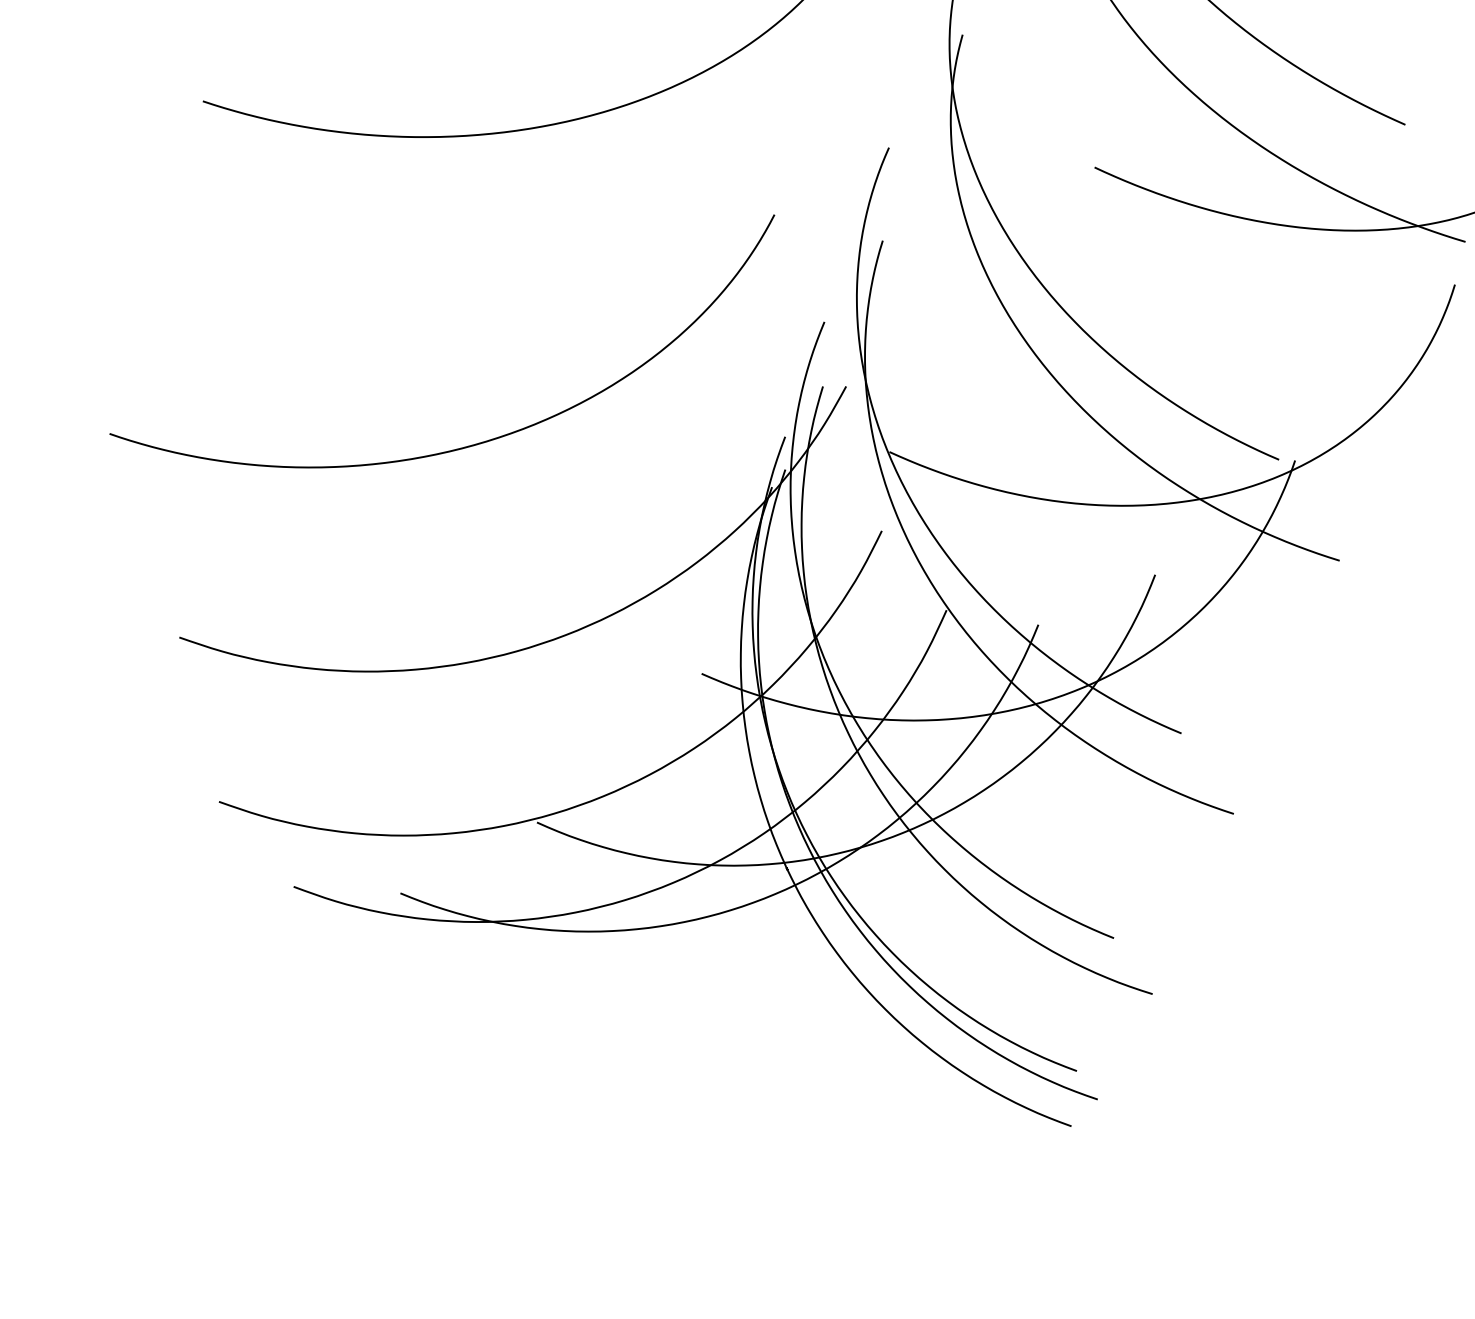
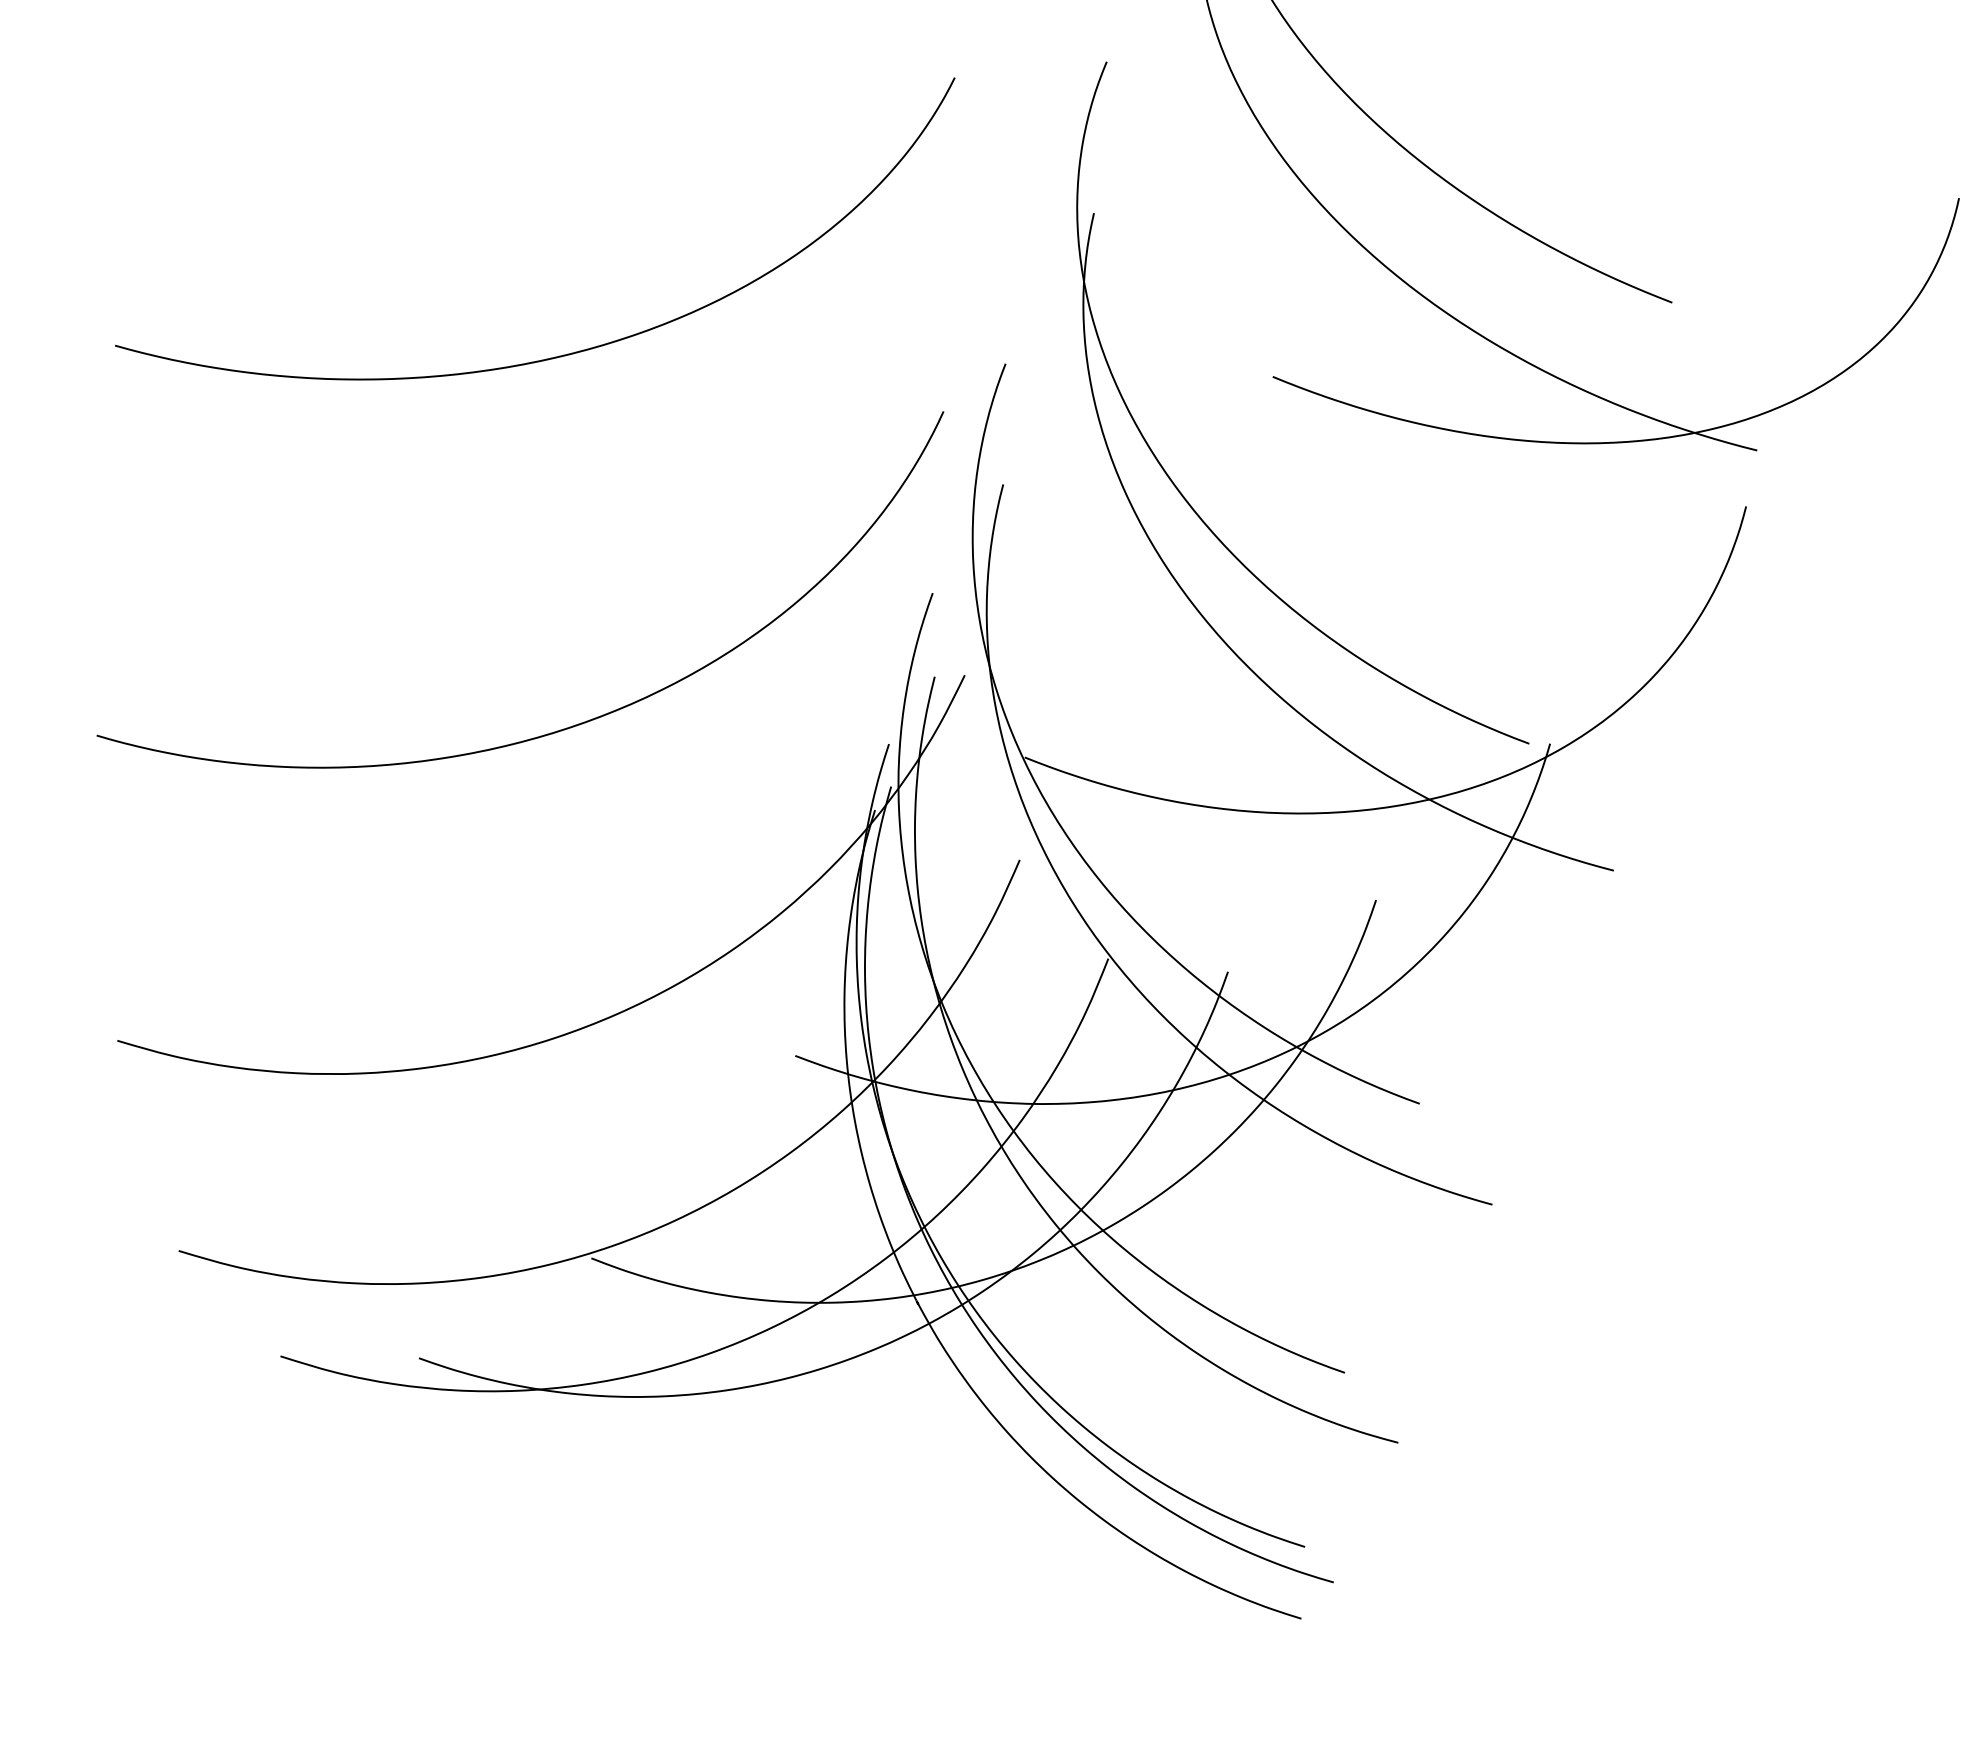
curve: (472, 444) -> (566, 727), moved

